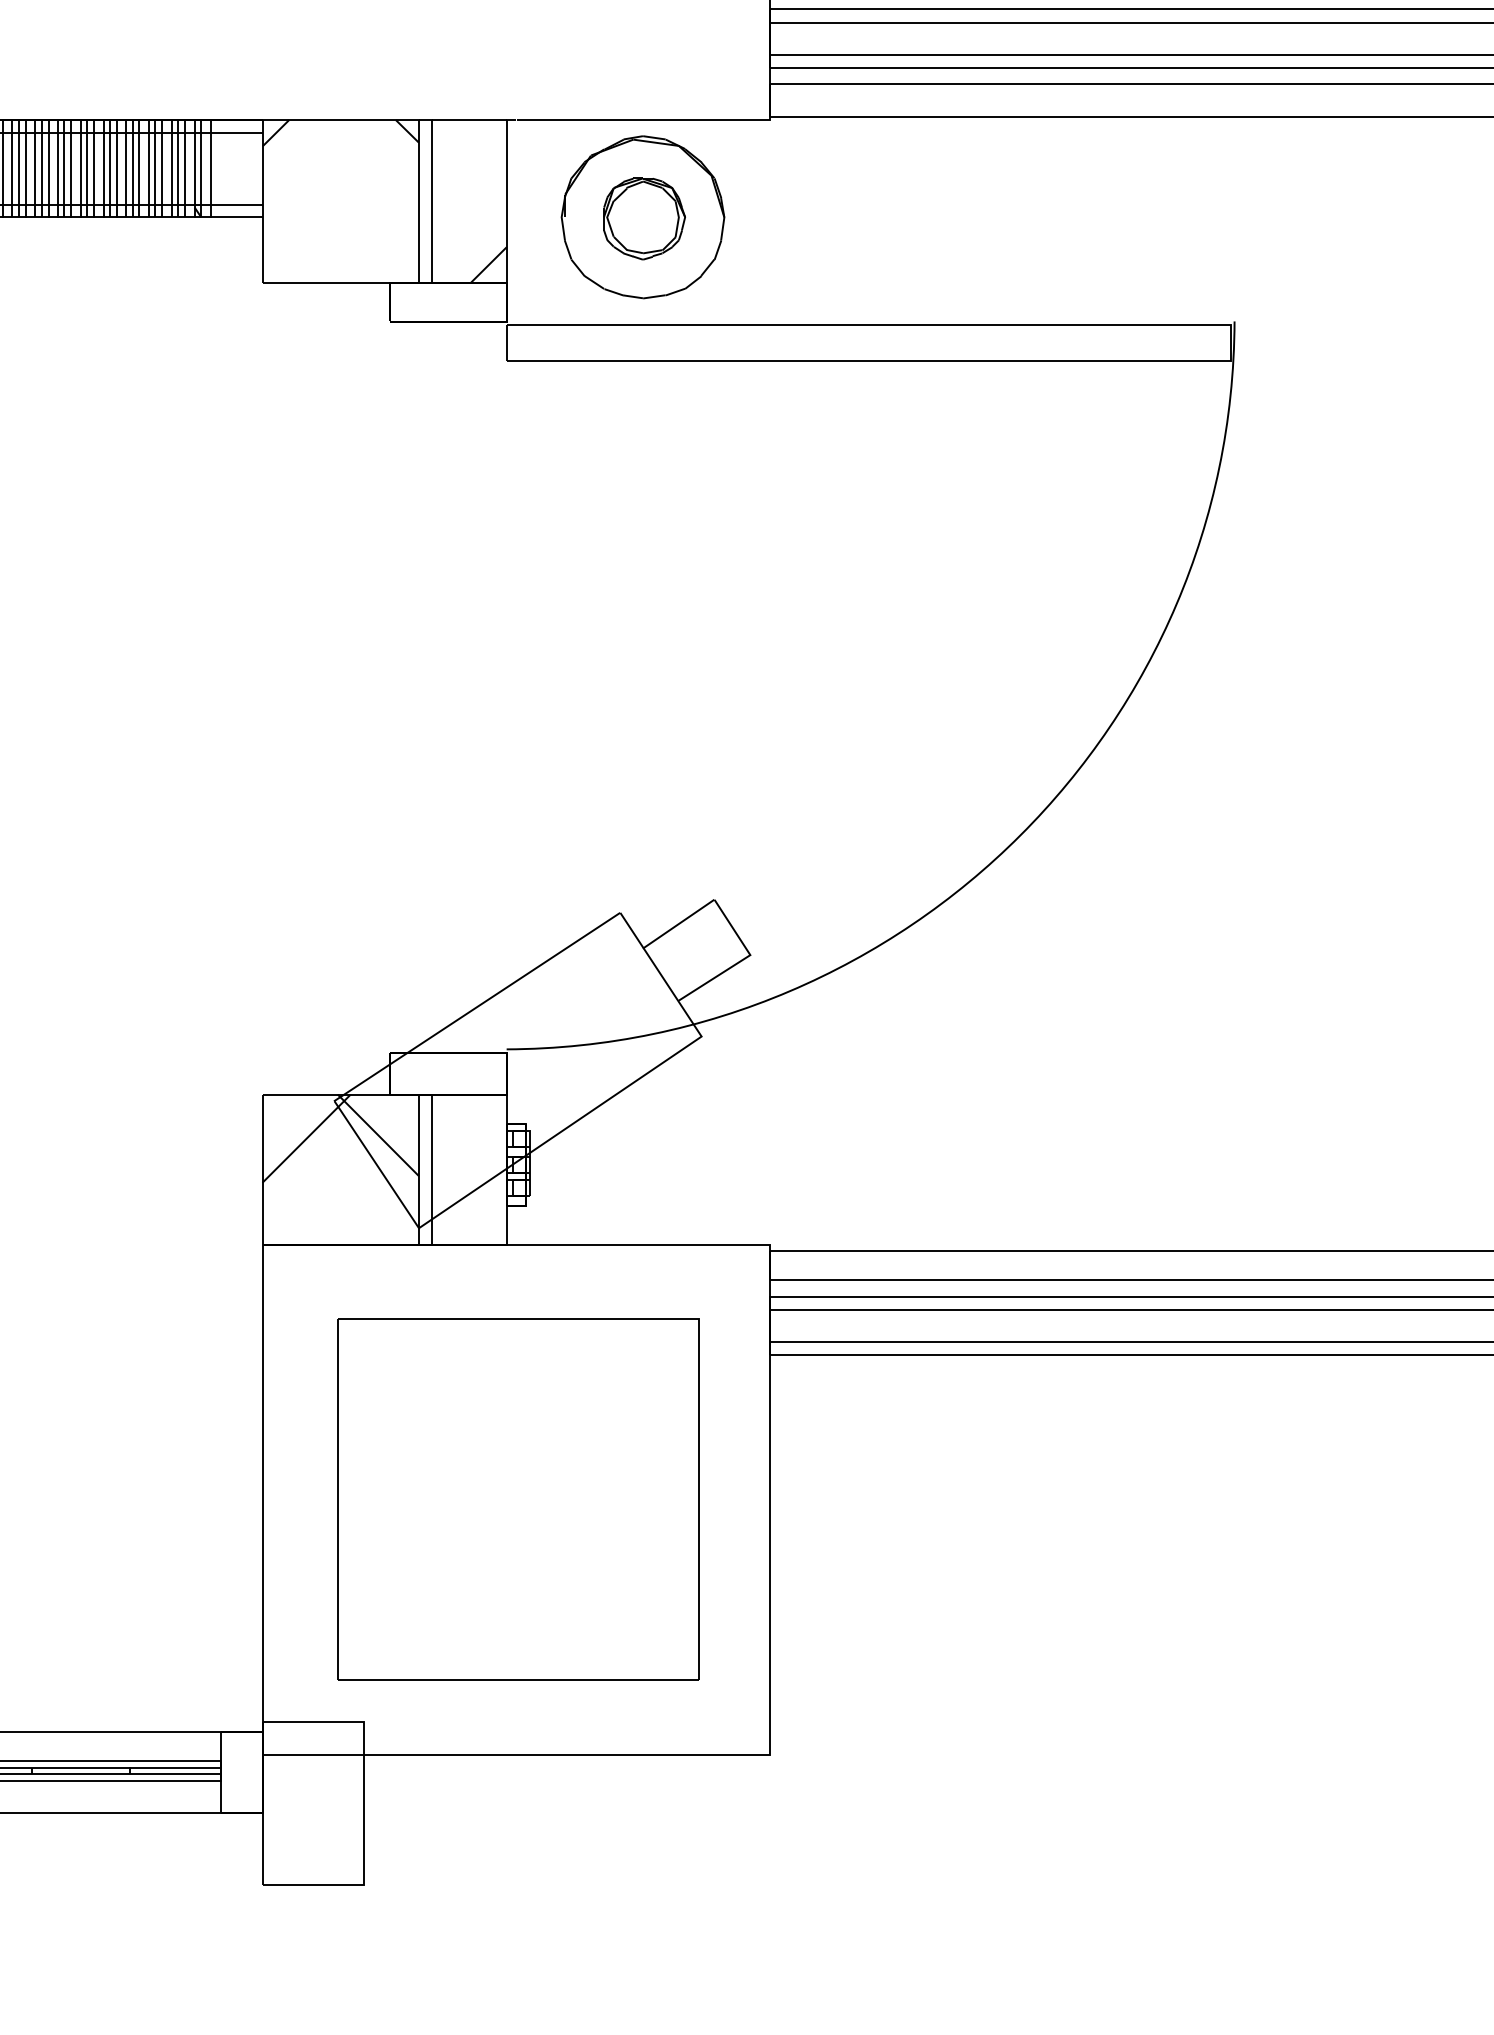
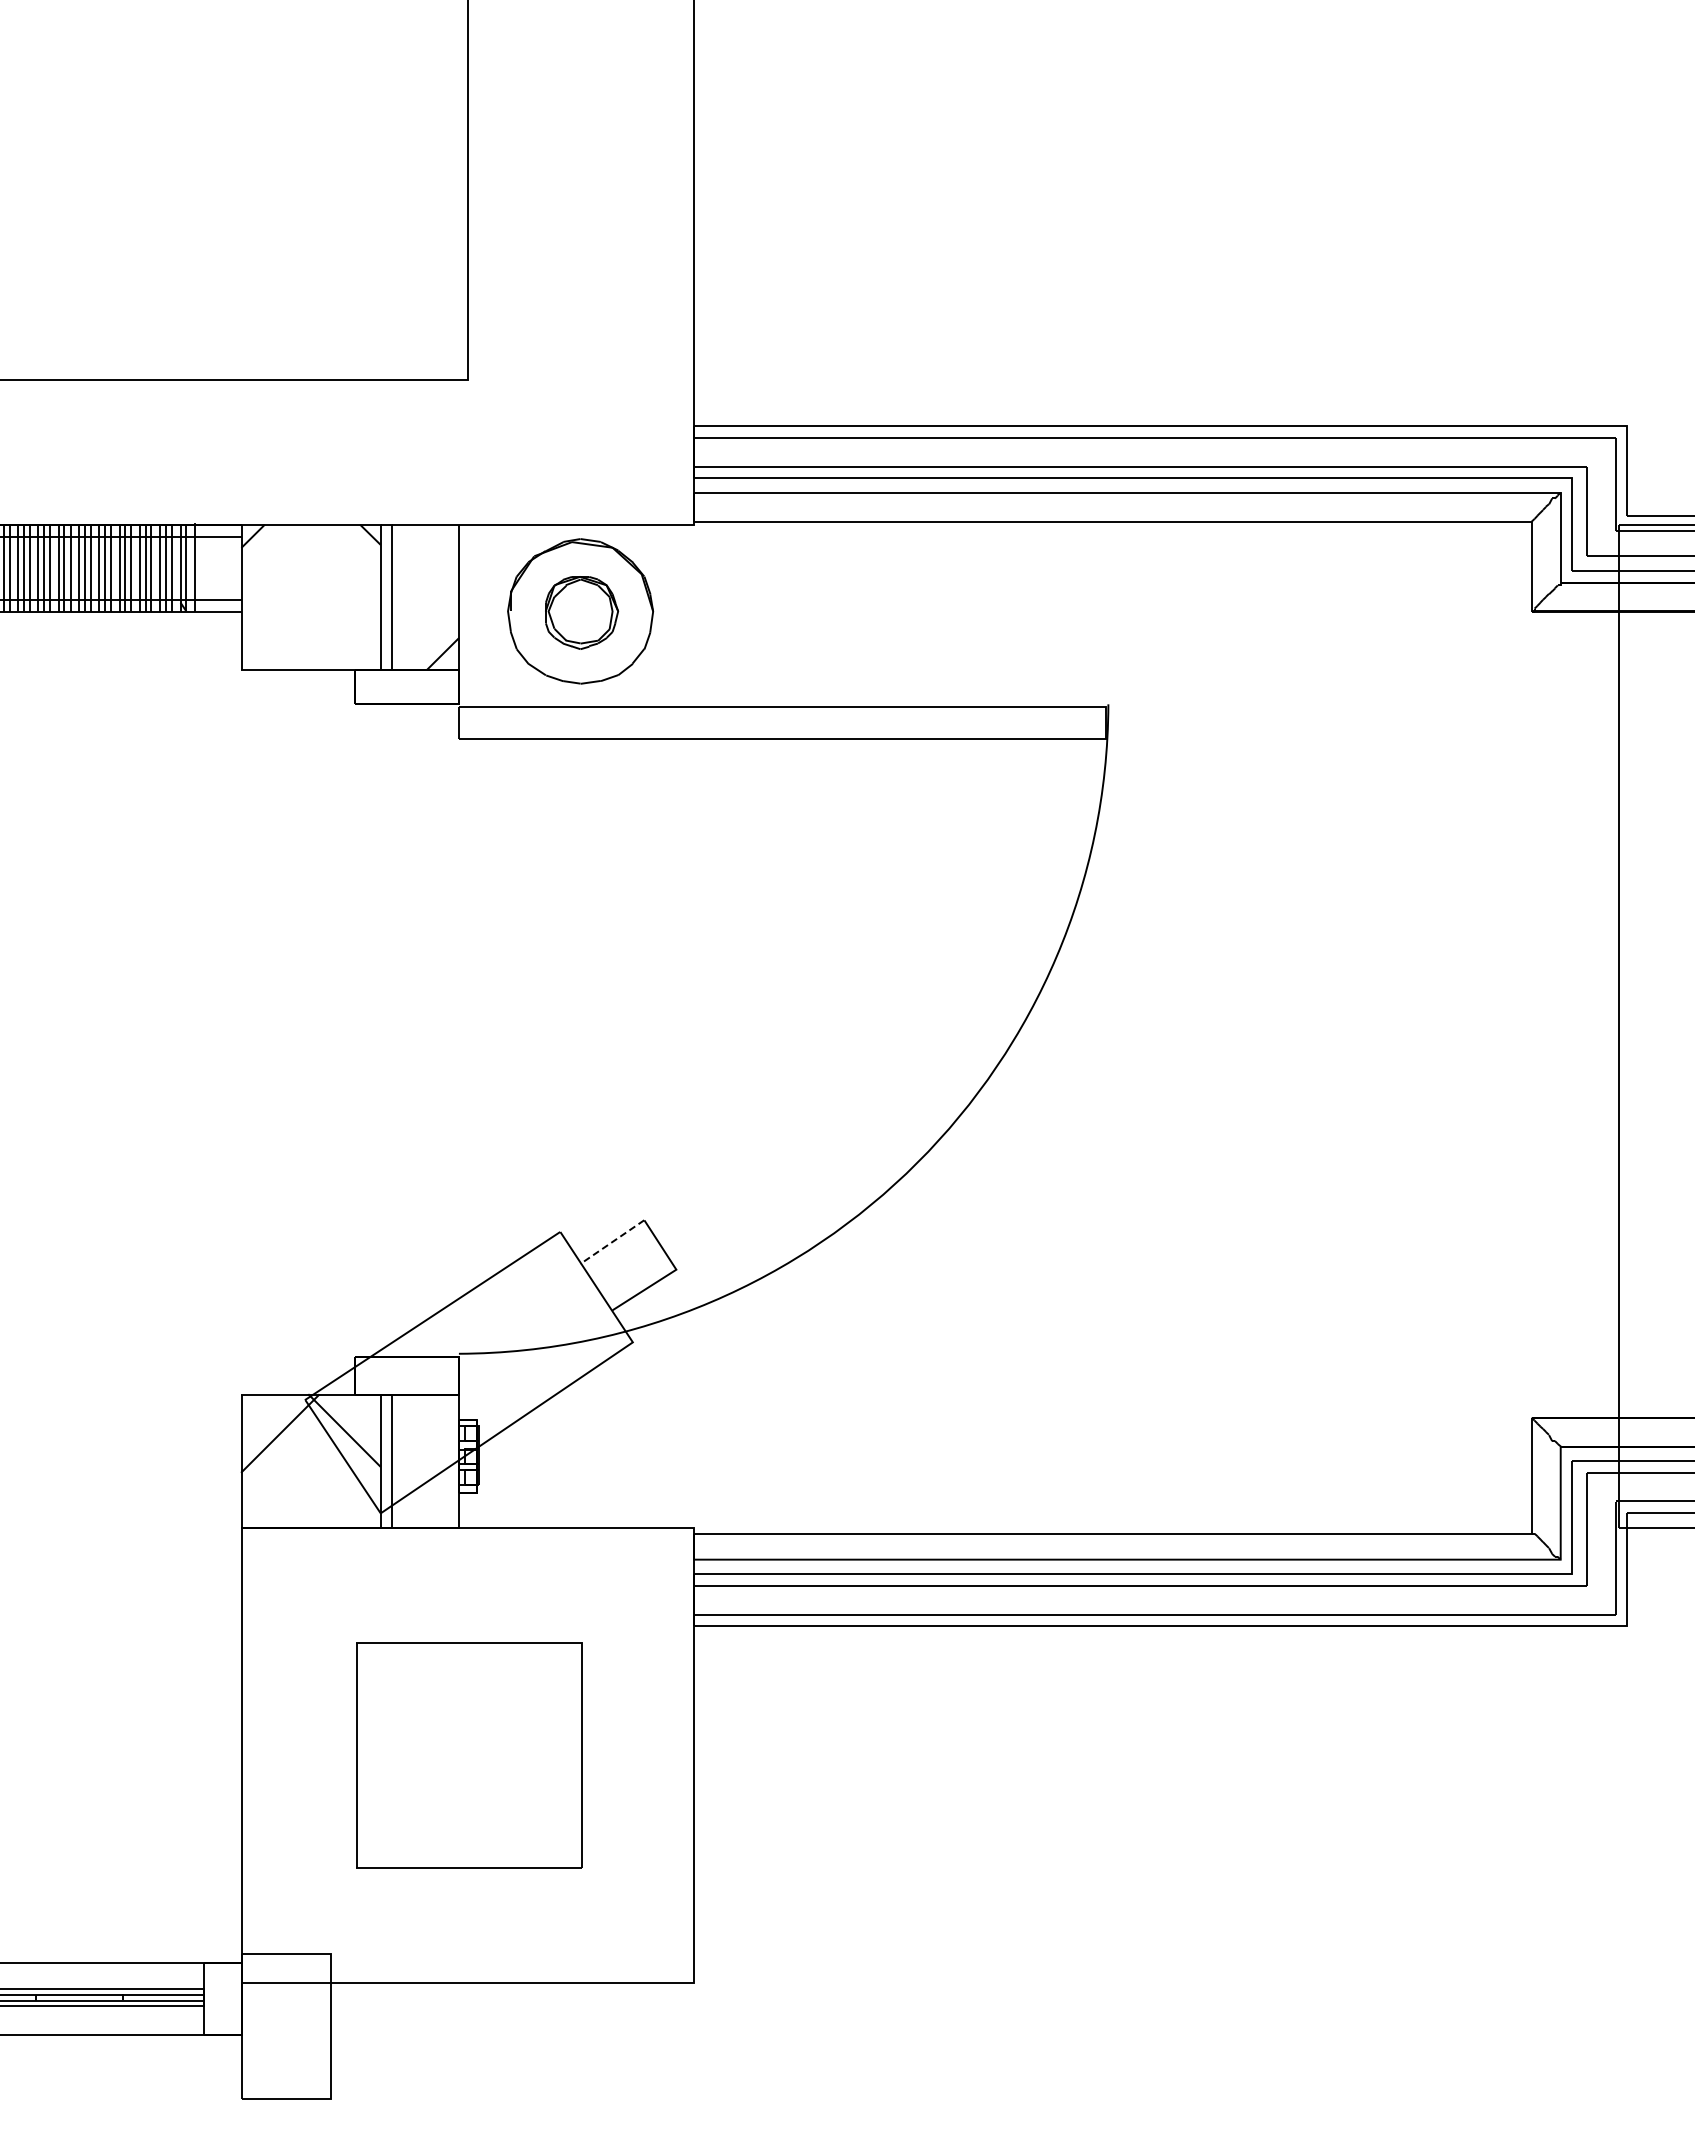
line: (678, 924) -> (612, 1242), solid -> dashed
part: (517, 1498) -> (468, 1754), size x0.7

